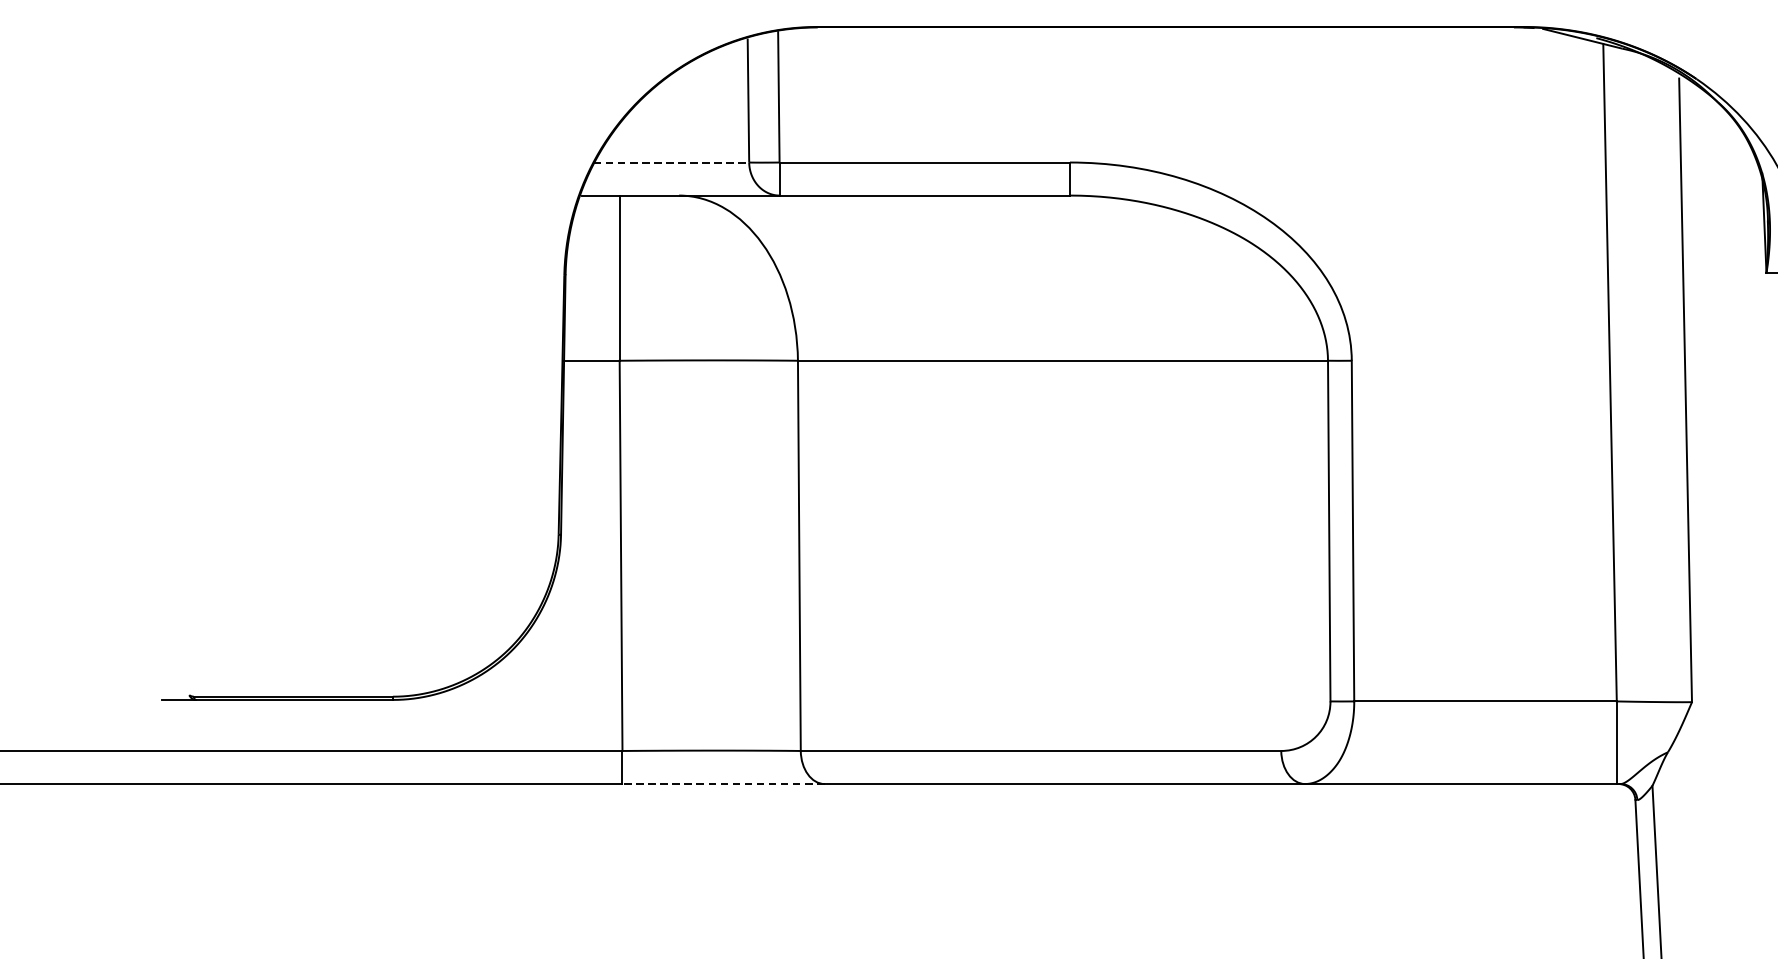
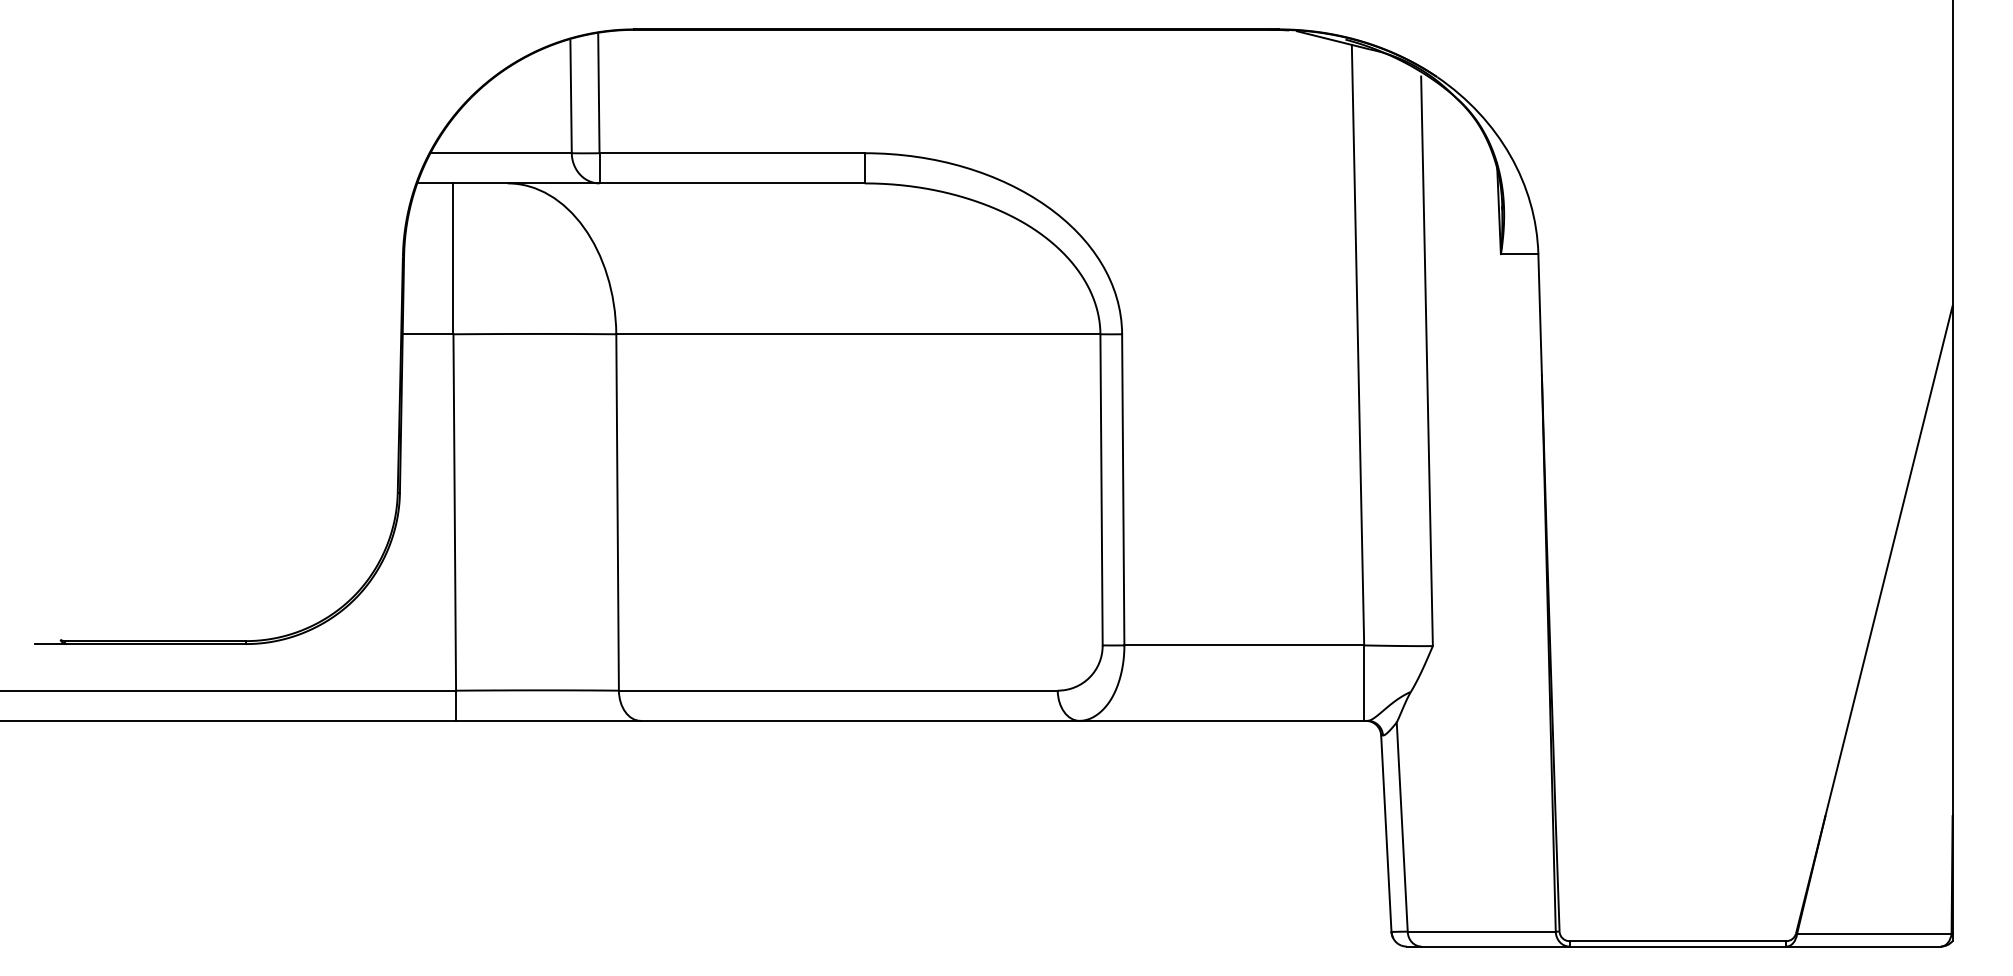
line: (671, 162) -> (500, 153), dashed -> solid
line: (722, 783) -> (547, 720), dashed -> solid

